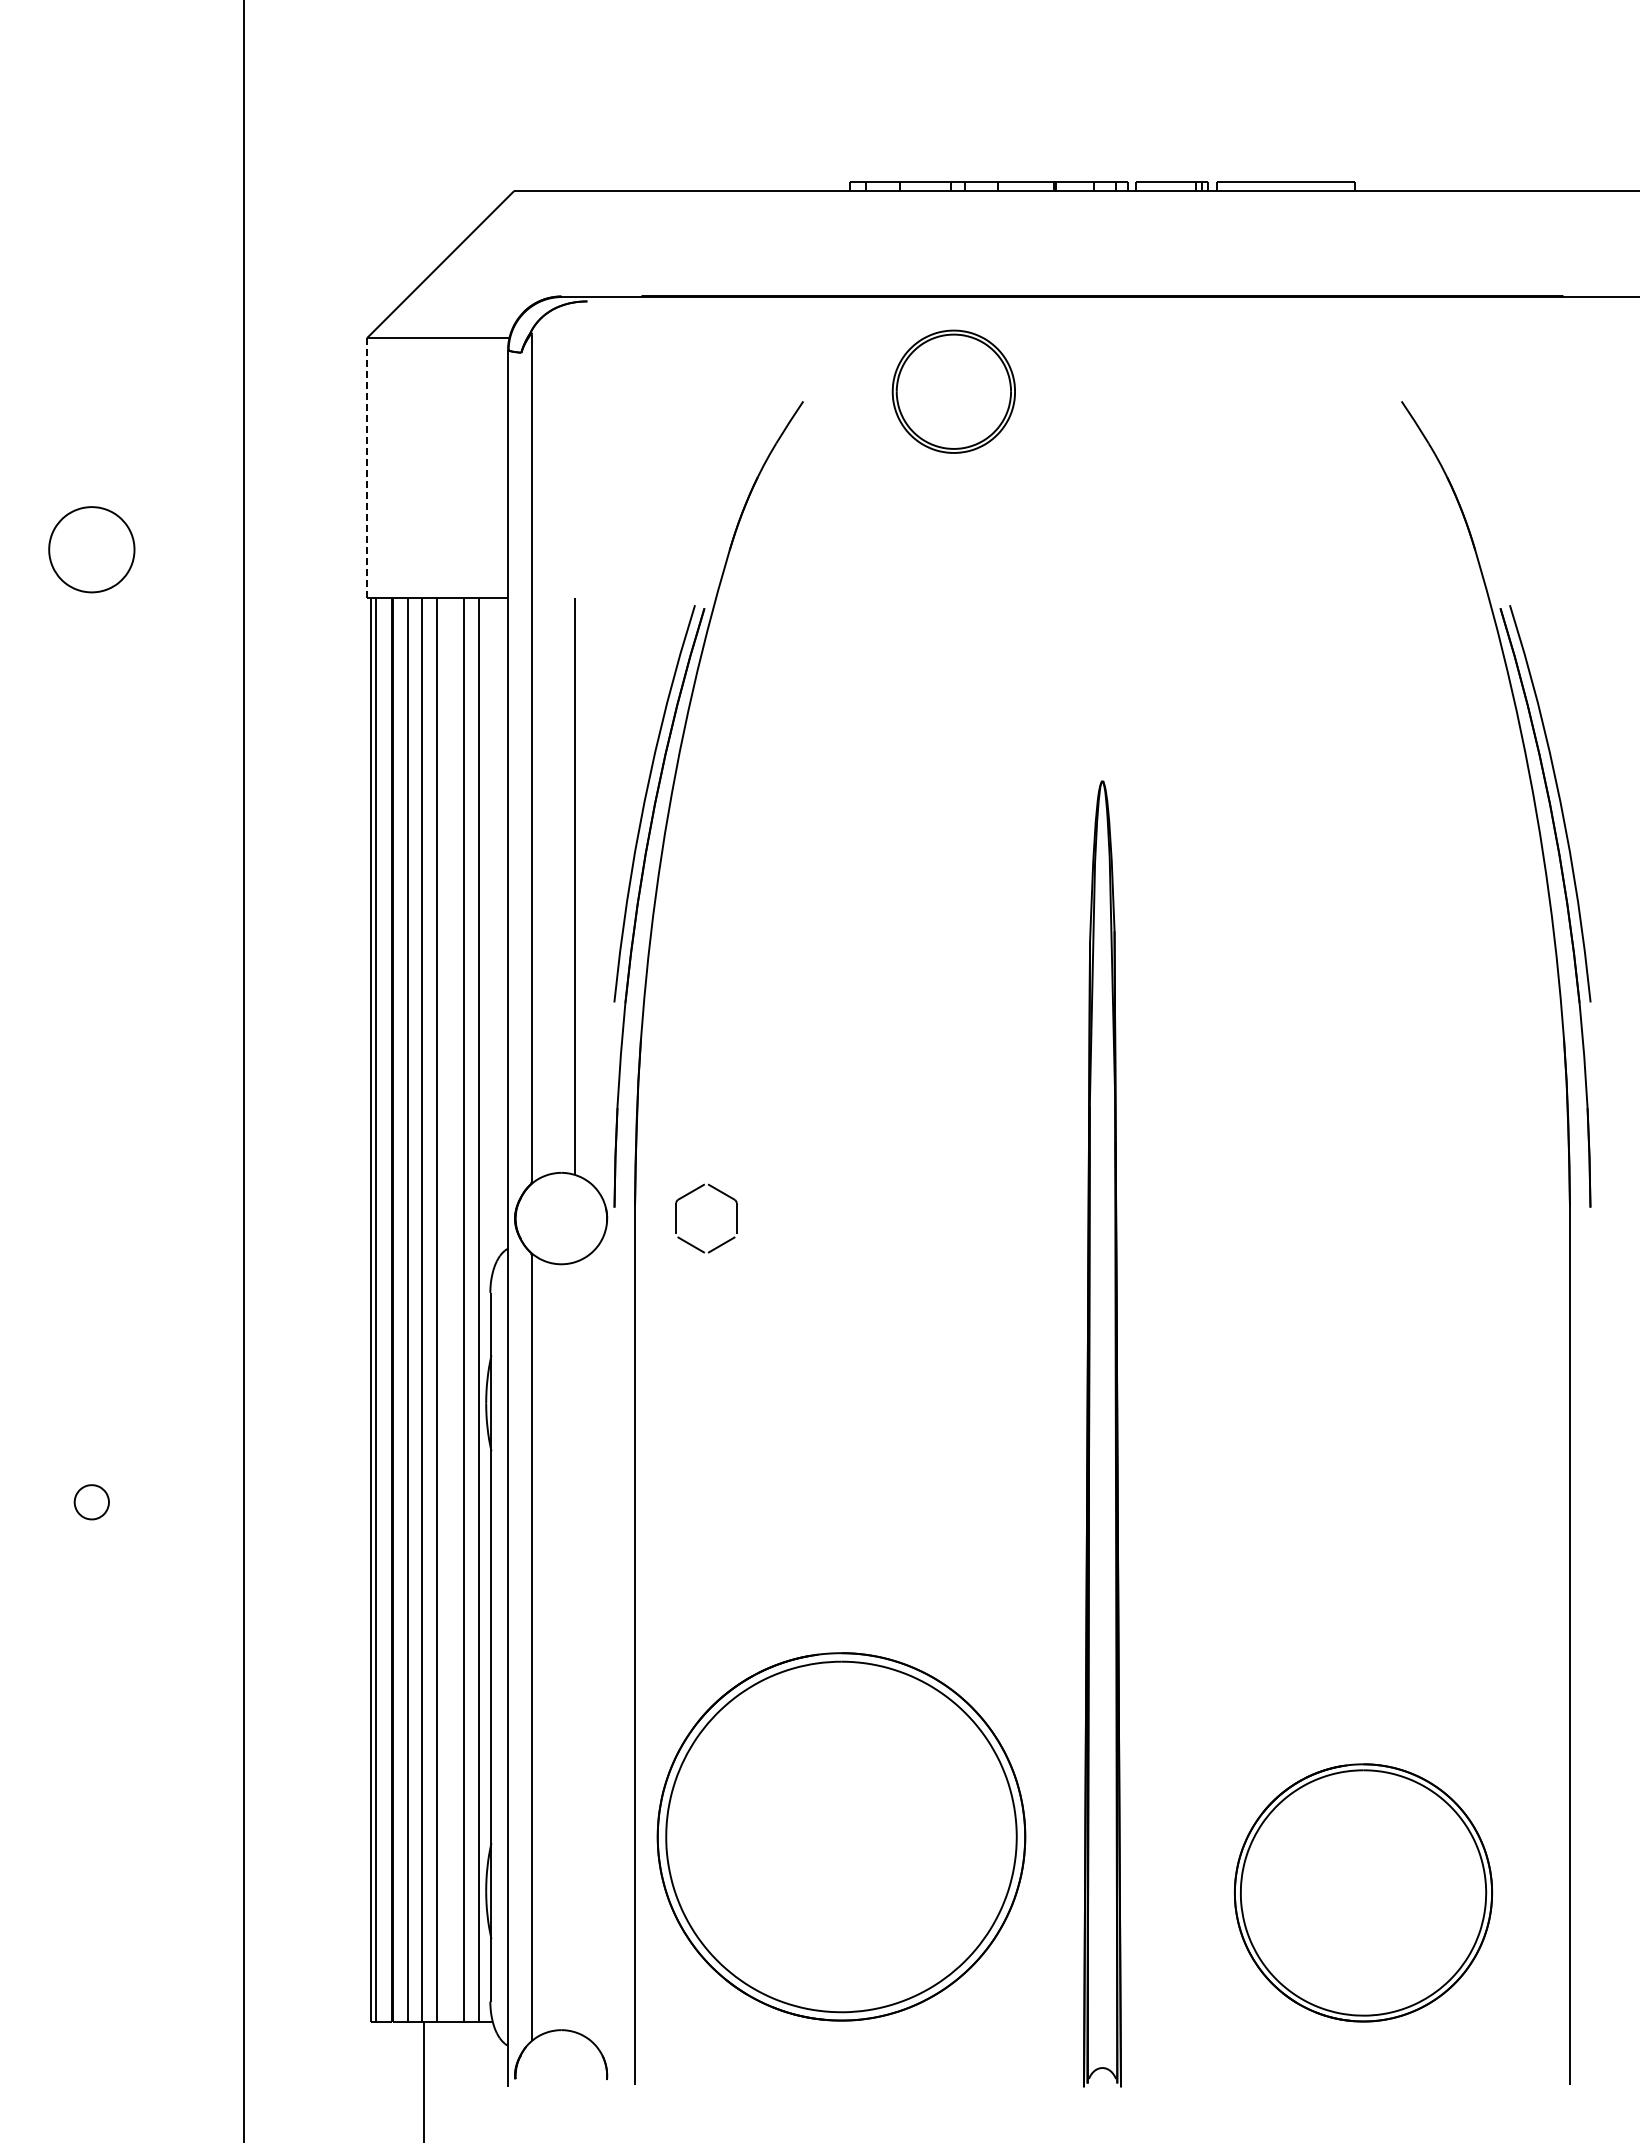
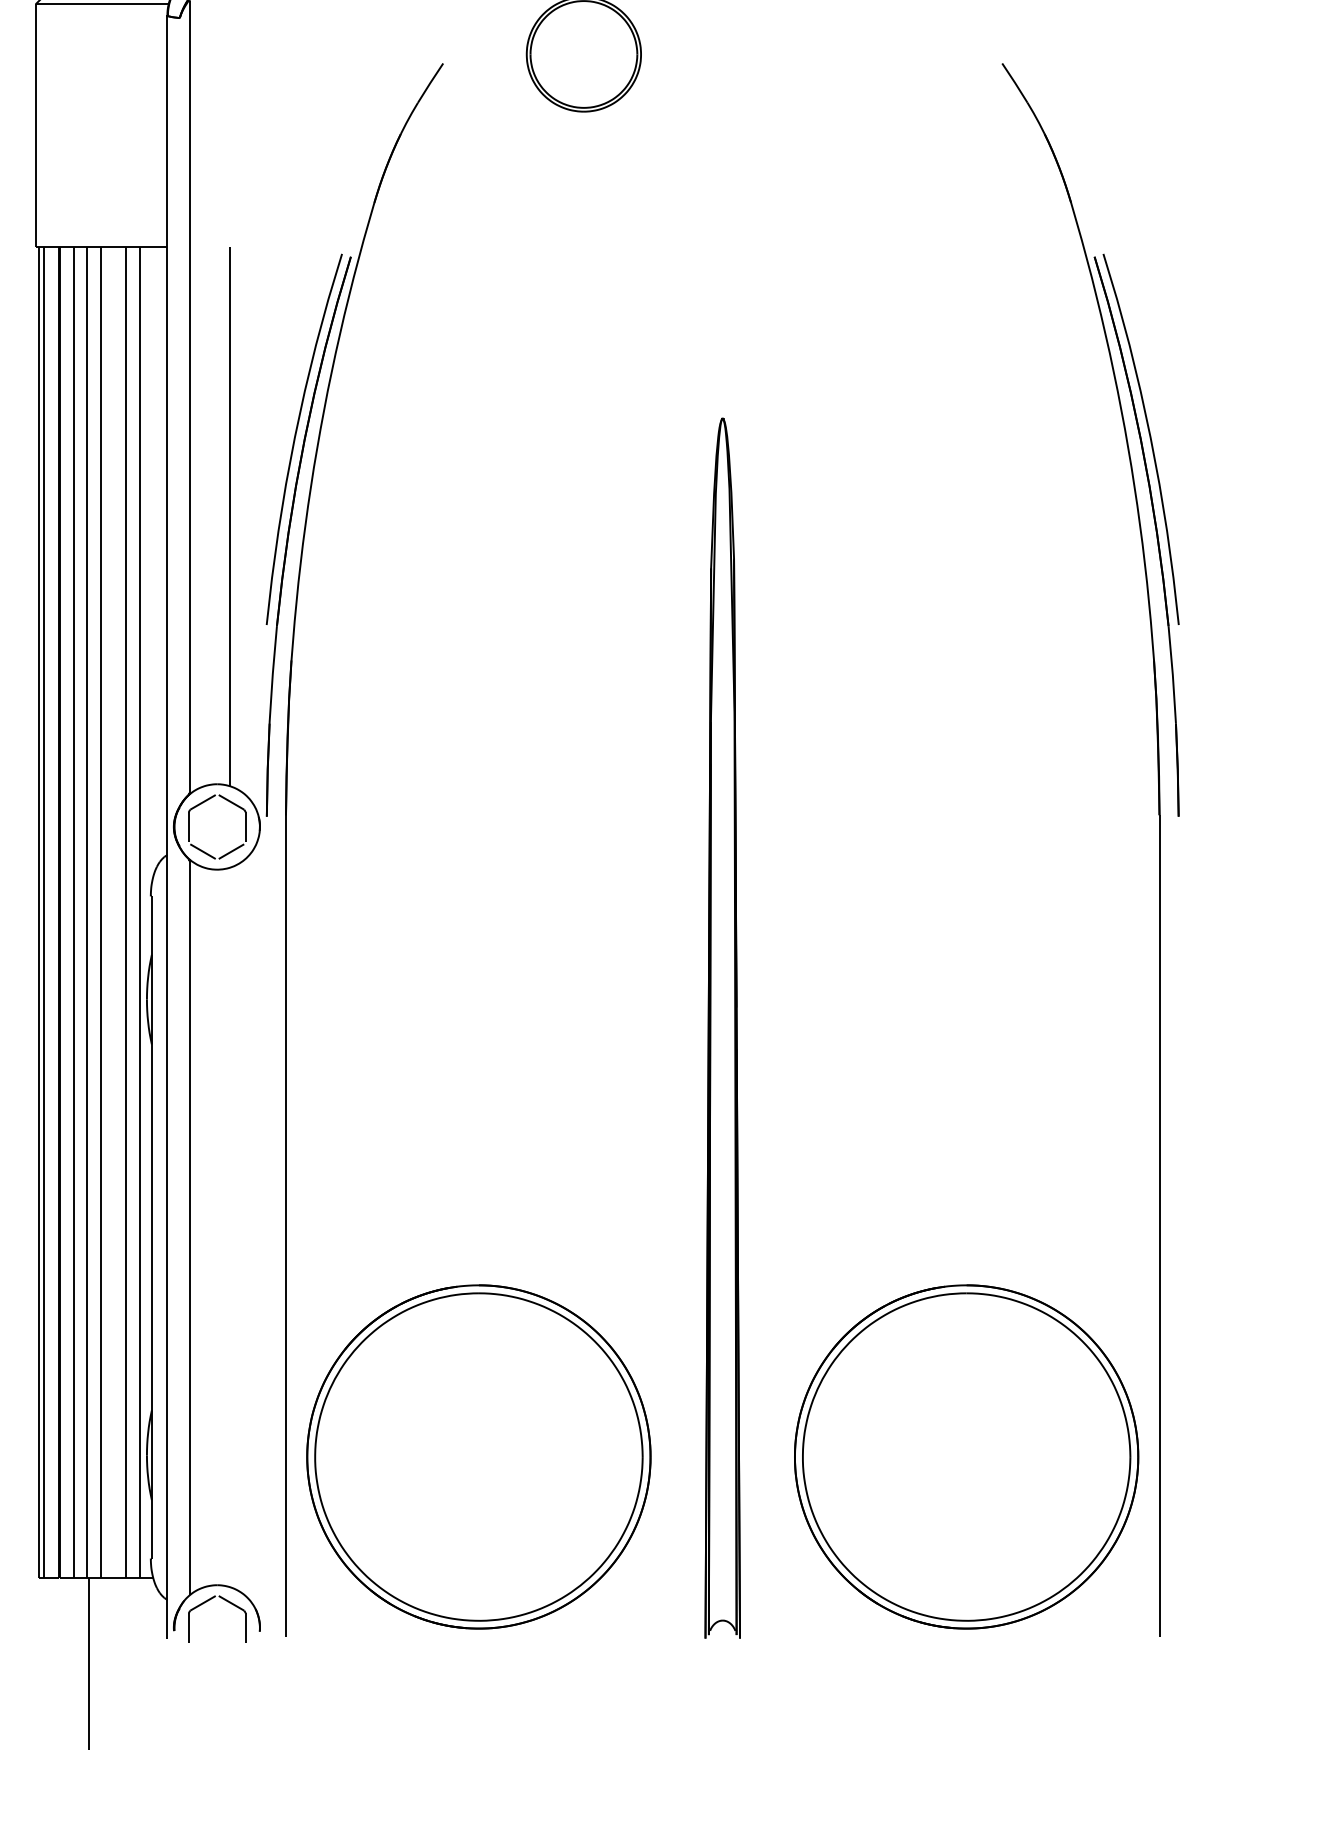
line: (367, 468) -> (36, 126), dashed -> solid
part: (691, 1193) -> (203, 803), moved
part: (841, 1836) -> (478, 1456), moved
part: (1363, 1892) -> (966, 1456), size x1.43
part: (550, 2048) -> (207, 1602), added

